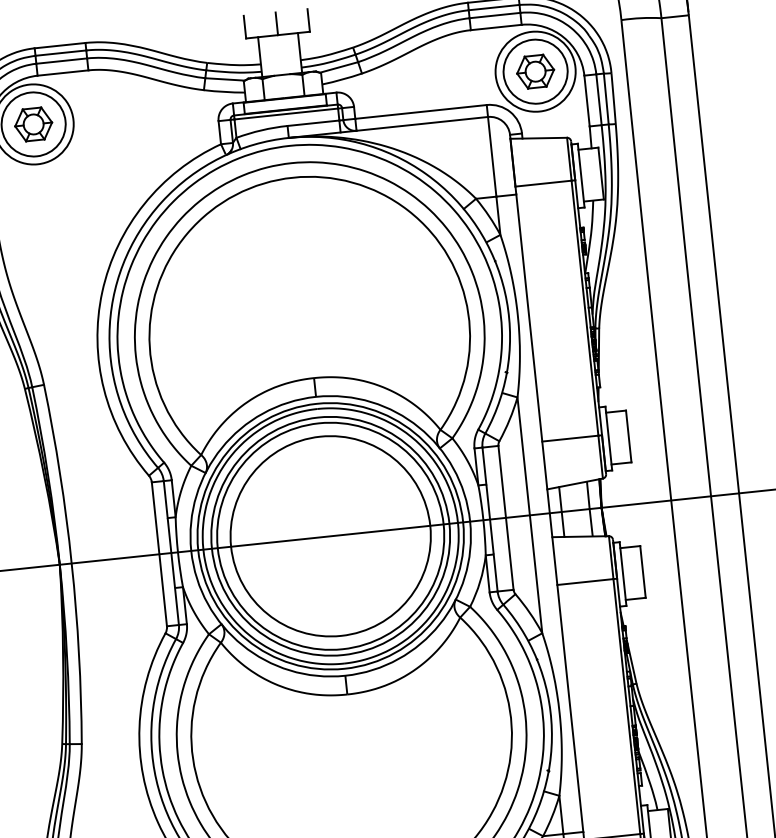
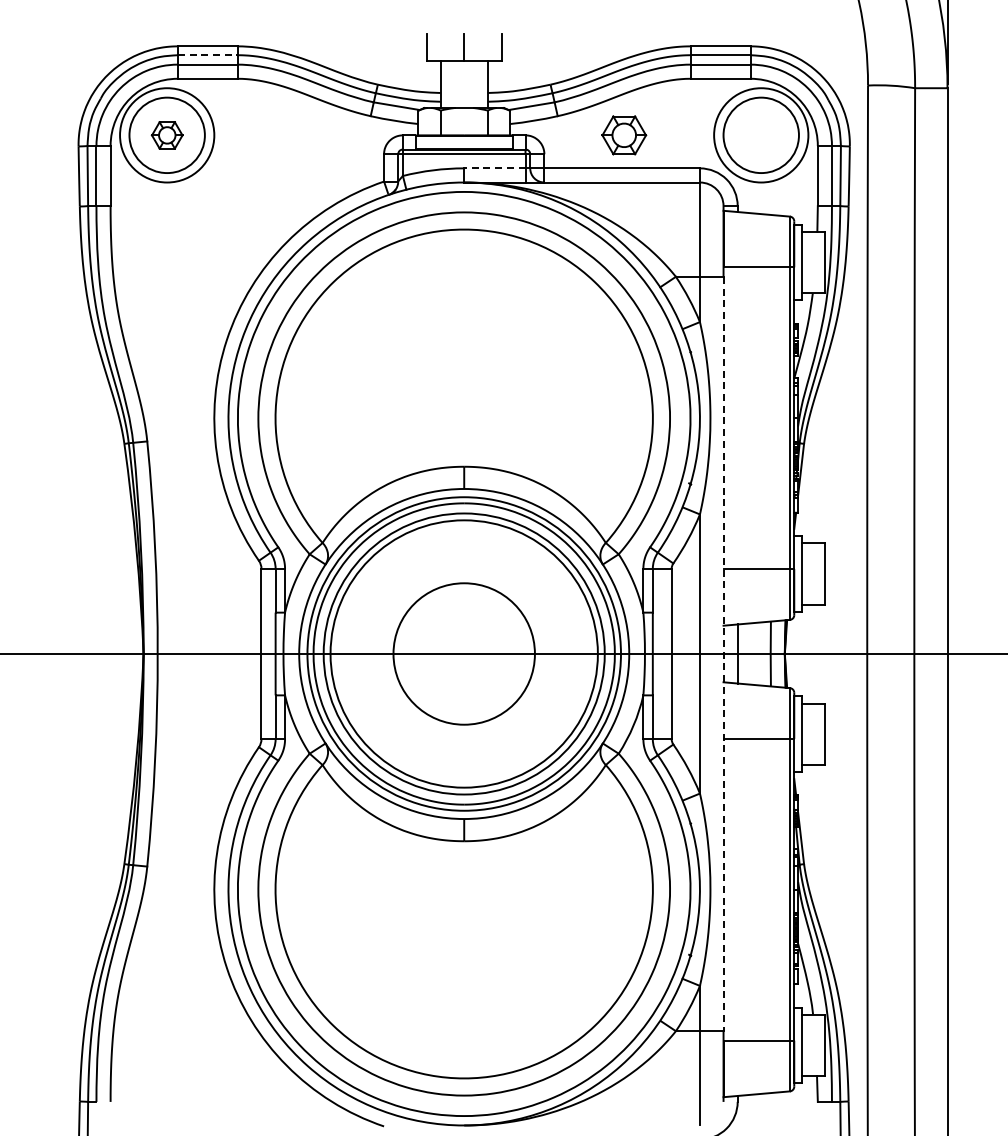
line: (61, 53) -> (208, 55), solid -> dashed
part: (535, 71) -> (624, 135), moved
line: (313, 123) -> (494, 168), solid -> dashed
part: (33, 124) -> (167, 135), size x0.7
line: (549, 513) -> (723, 654), solid -> dashed
circle: (330, 535) -> (464, 653), size x0.6

